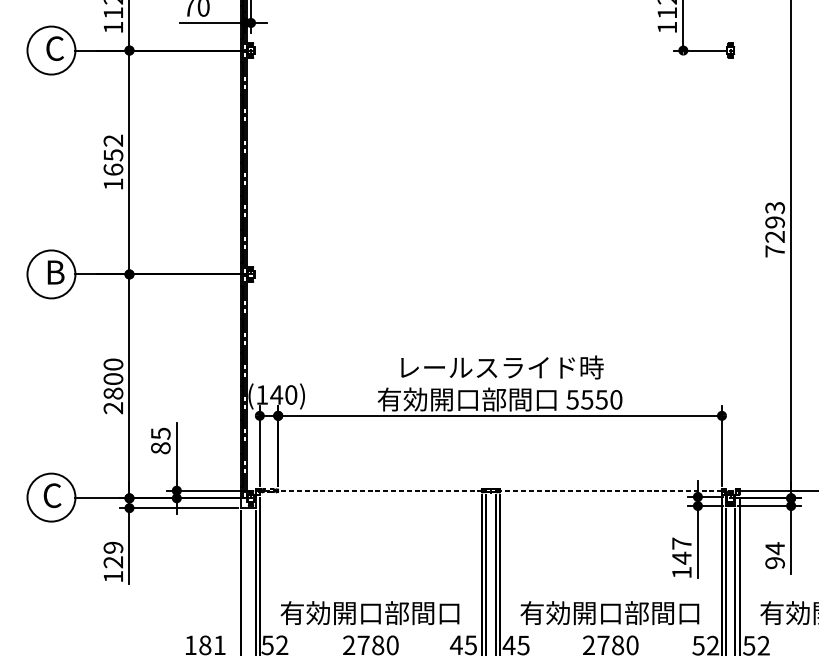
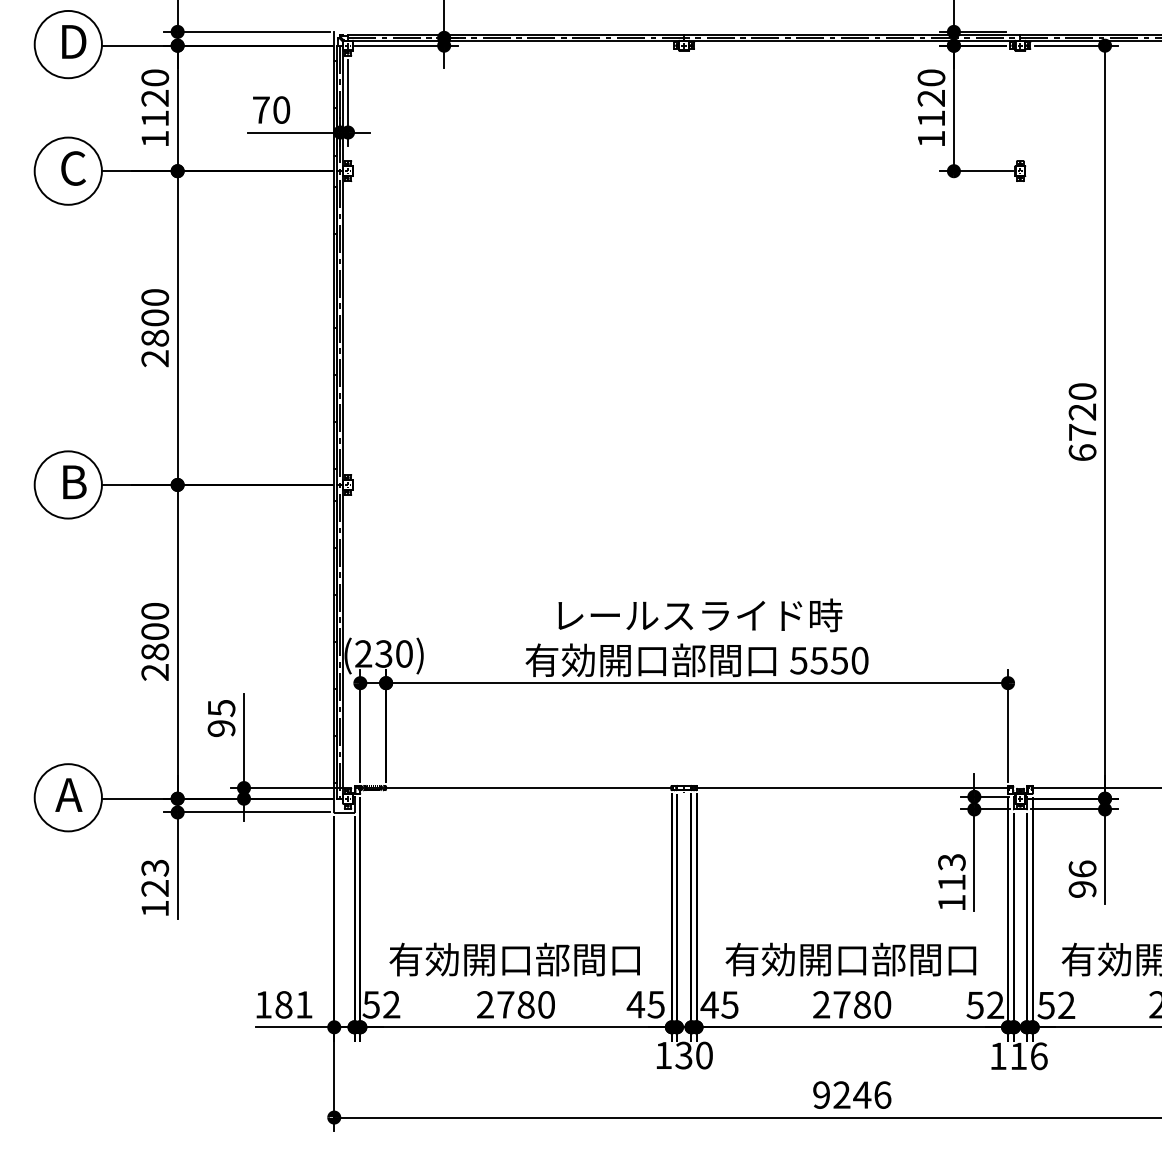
text: (113, 162) -> (155, 328), 1652 -> 2800
text: (775, 229) -> (1082, 422), 7293 -> 6720
text: (269, 394) -> (374, 653), (140) -> (230)
text: (160, 448) -> (221, 728), 85 -> 95
line: (370, 491) -> (515, 788), dashed -> solid
line: (610, 491) -> (851, 788), dashed -> solid
text: (51, 495) -> (68, 794), C -> A
text: (113, 547) -> (155, 867), 129 -> 123
text: (775, 548) -> (1082, 869), 94 -> 96
text: (681, 550) -> (951, 872), 147 -> 113

